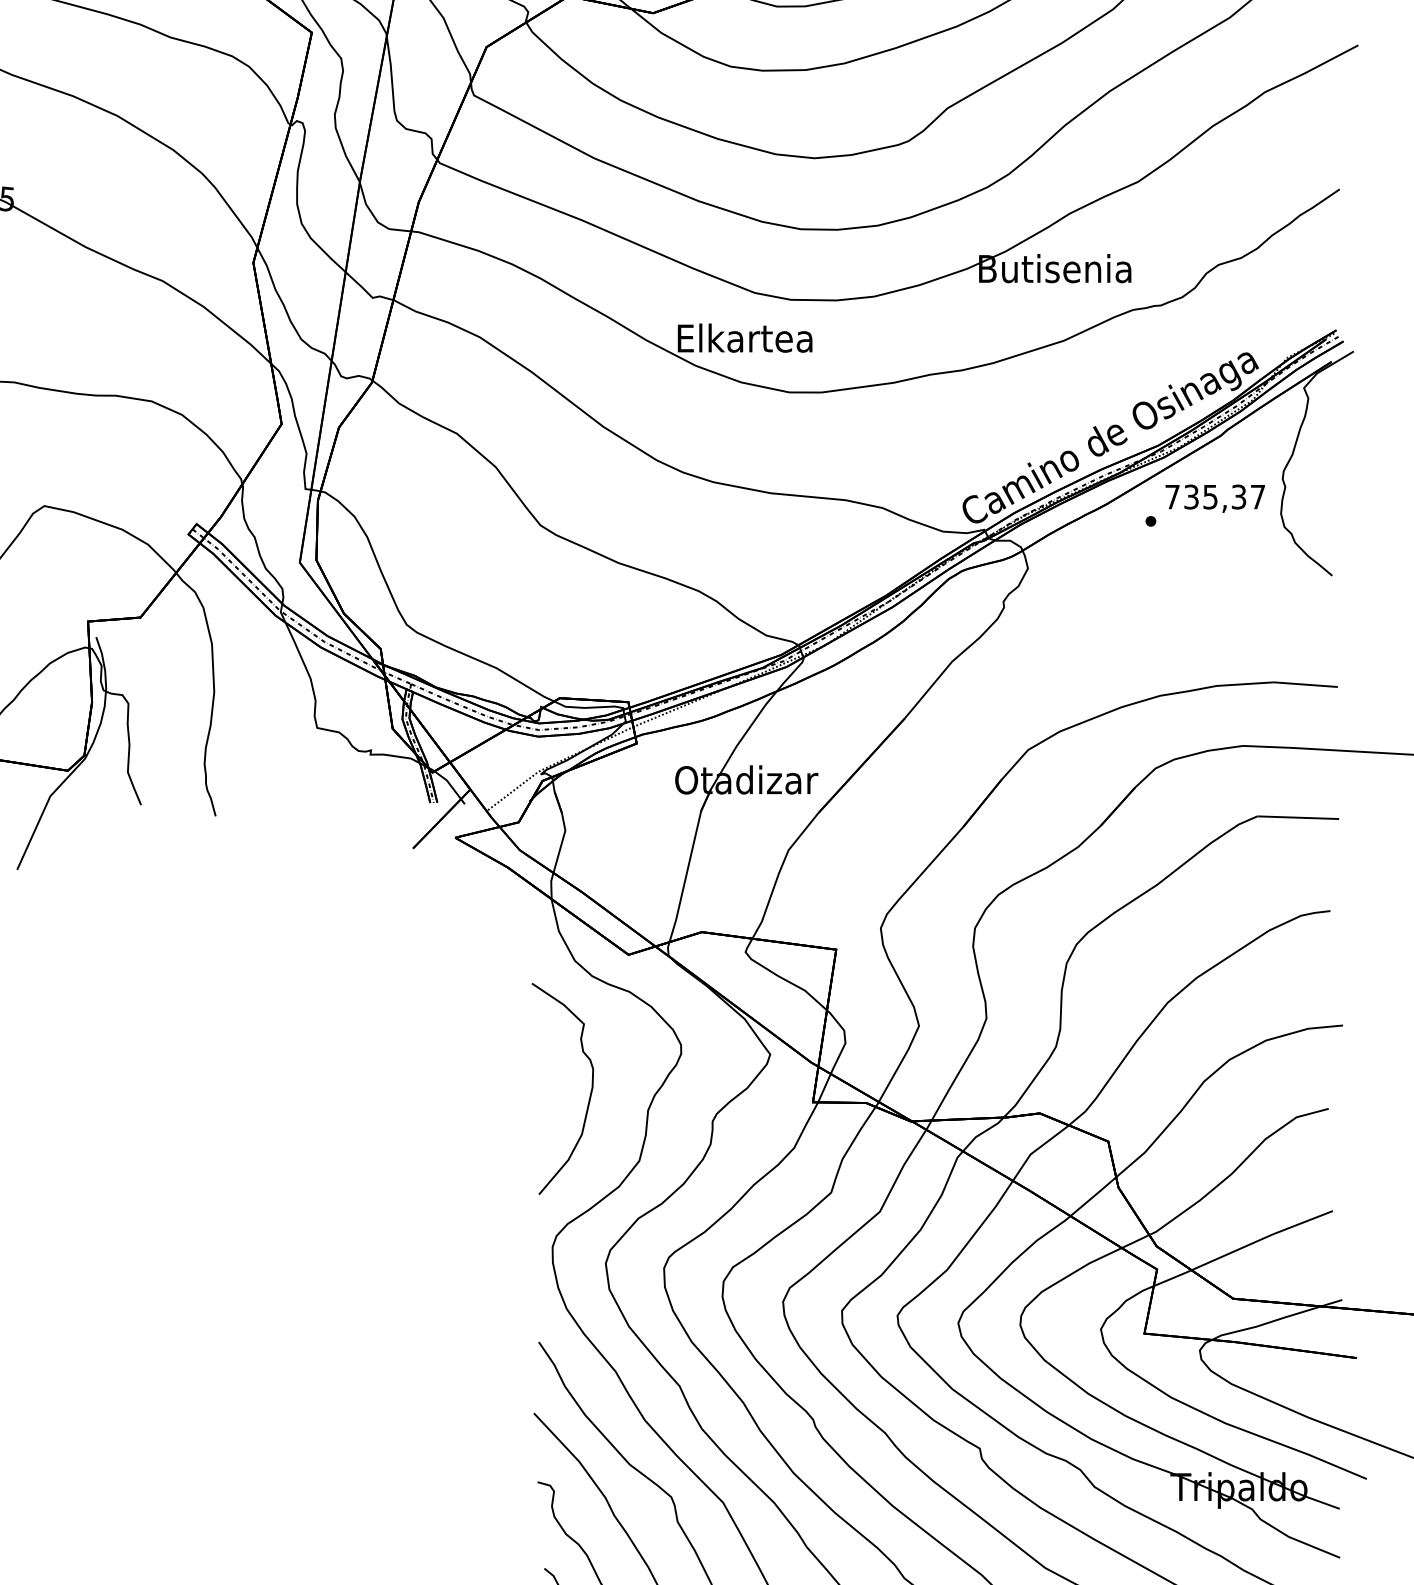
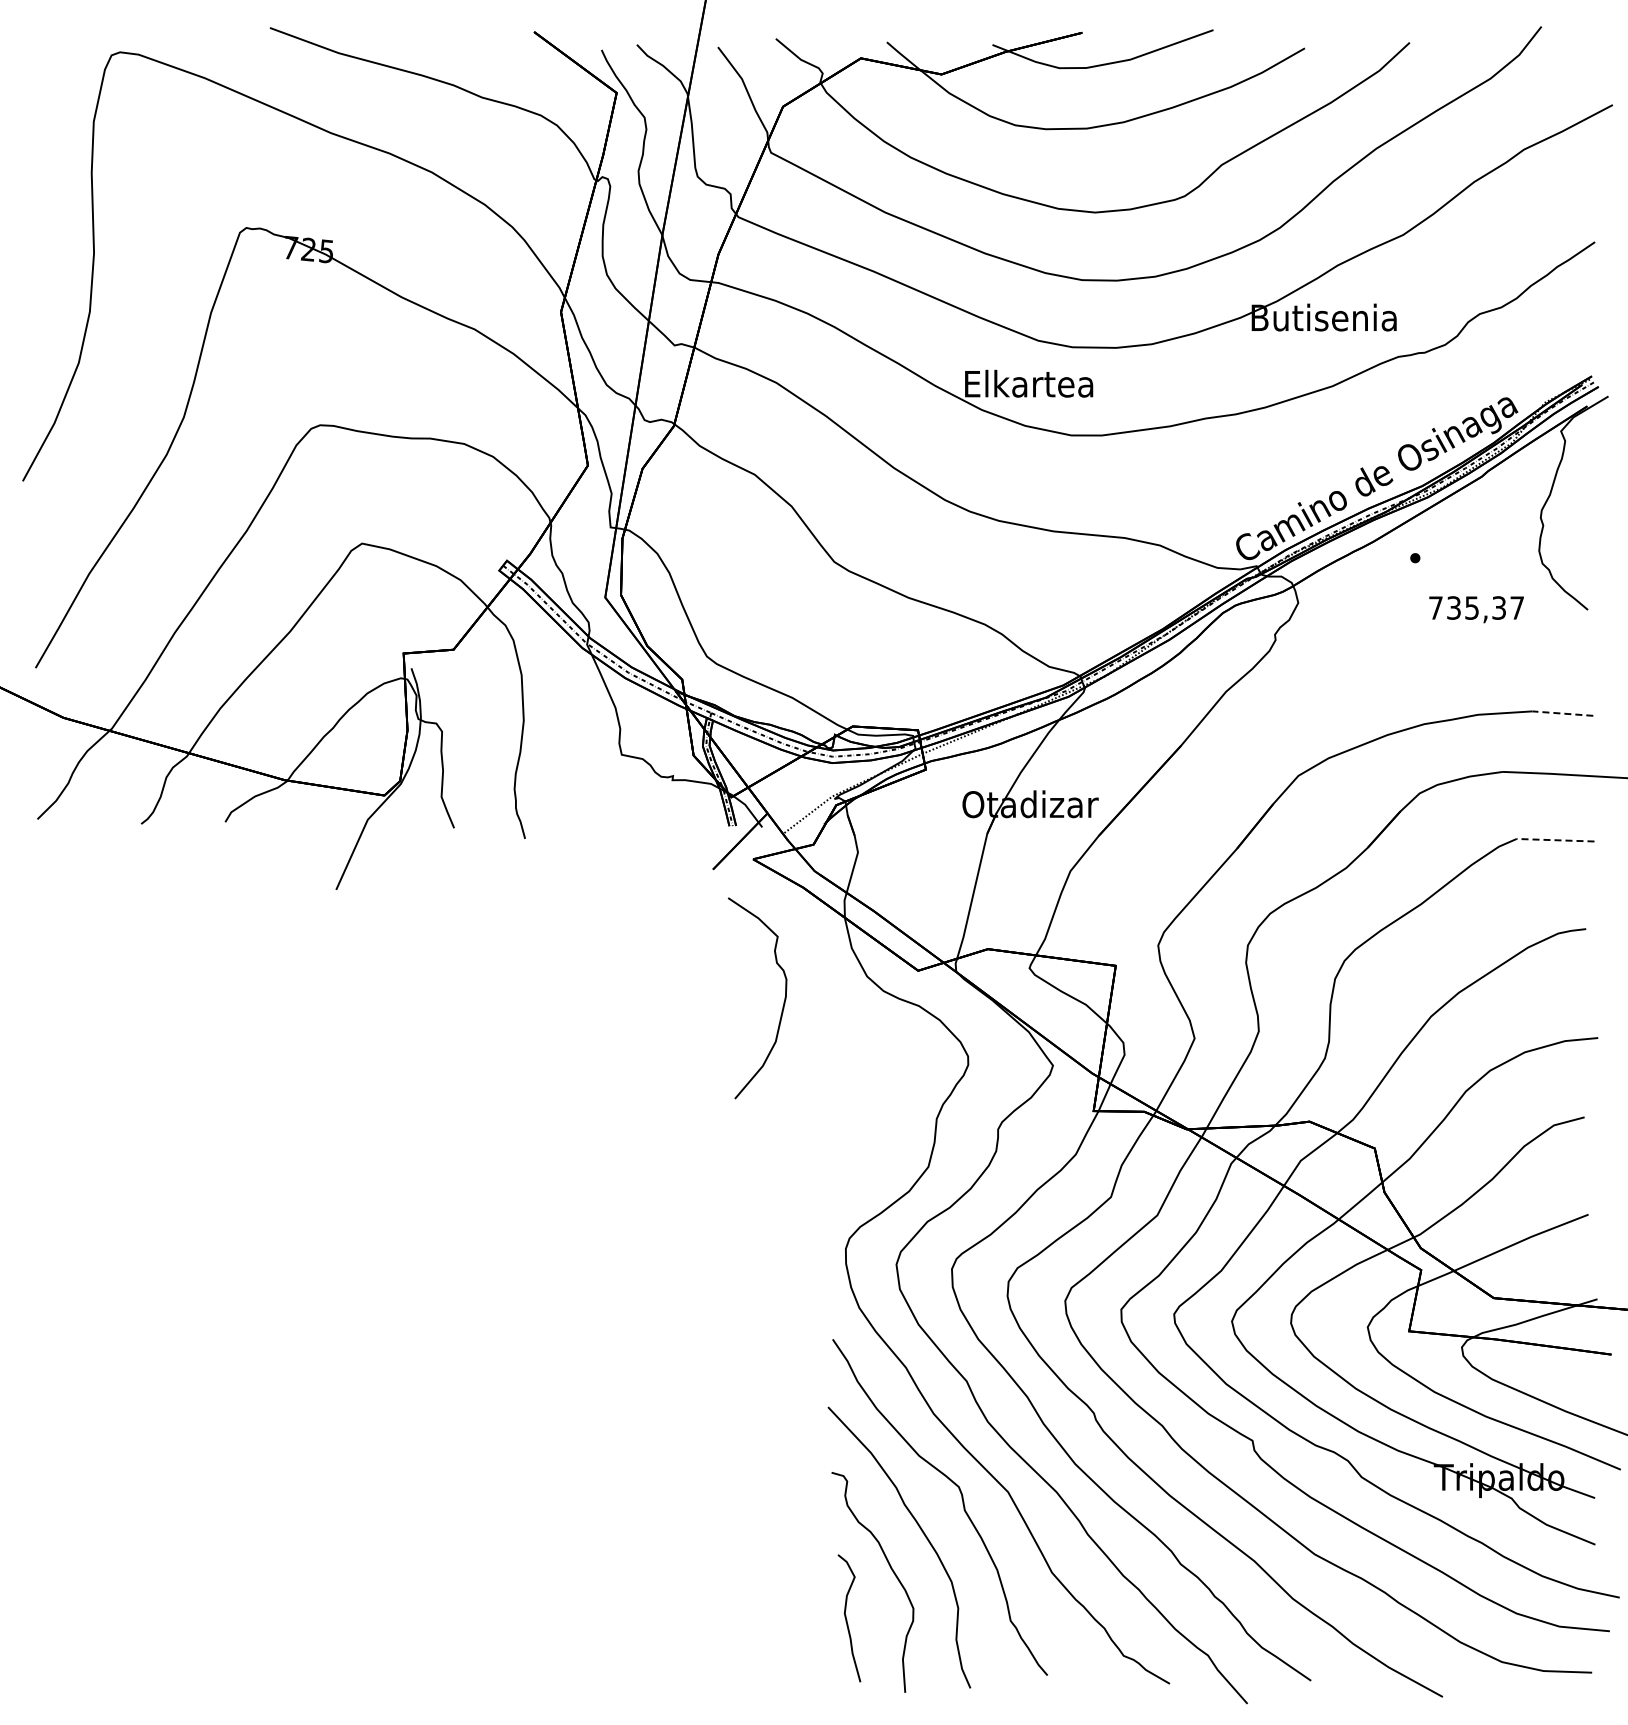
text: (1215, 498) -> (1476, 609), moved
line: (1305, 684) -> (1562, 713), solid -> dashed
line: (1298, 817) -> (1555, 840), solid -> dashed
curve: (589, 1097) -> (782, 1006), moved

